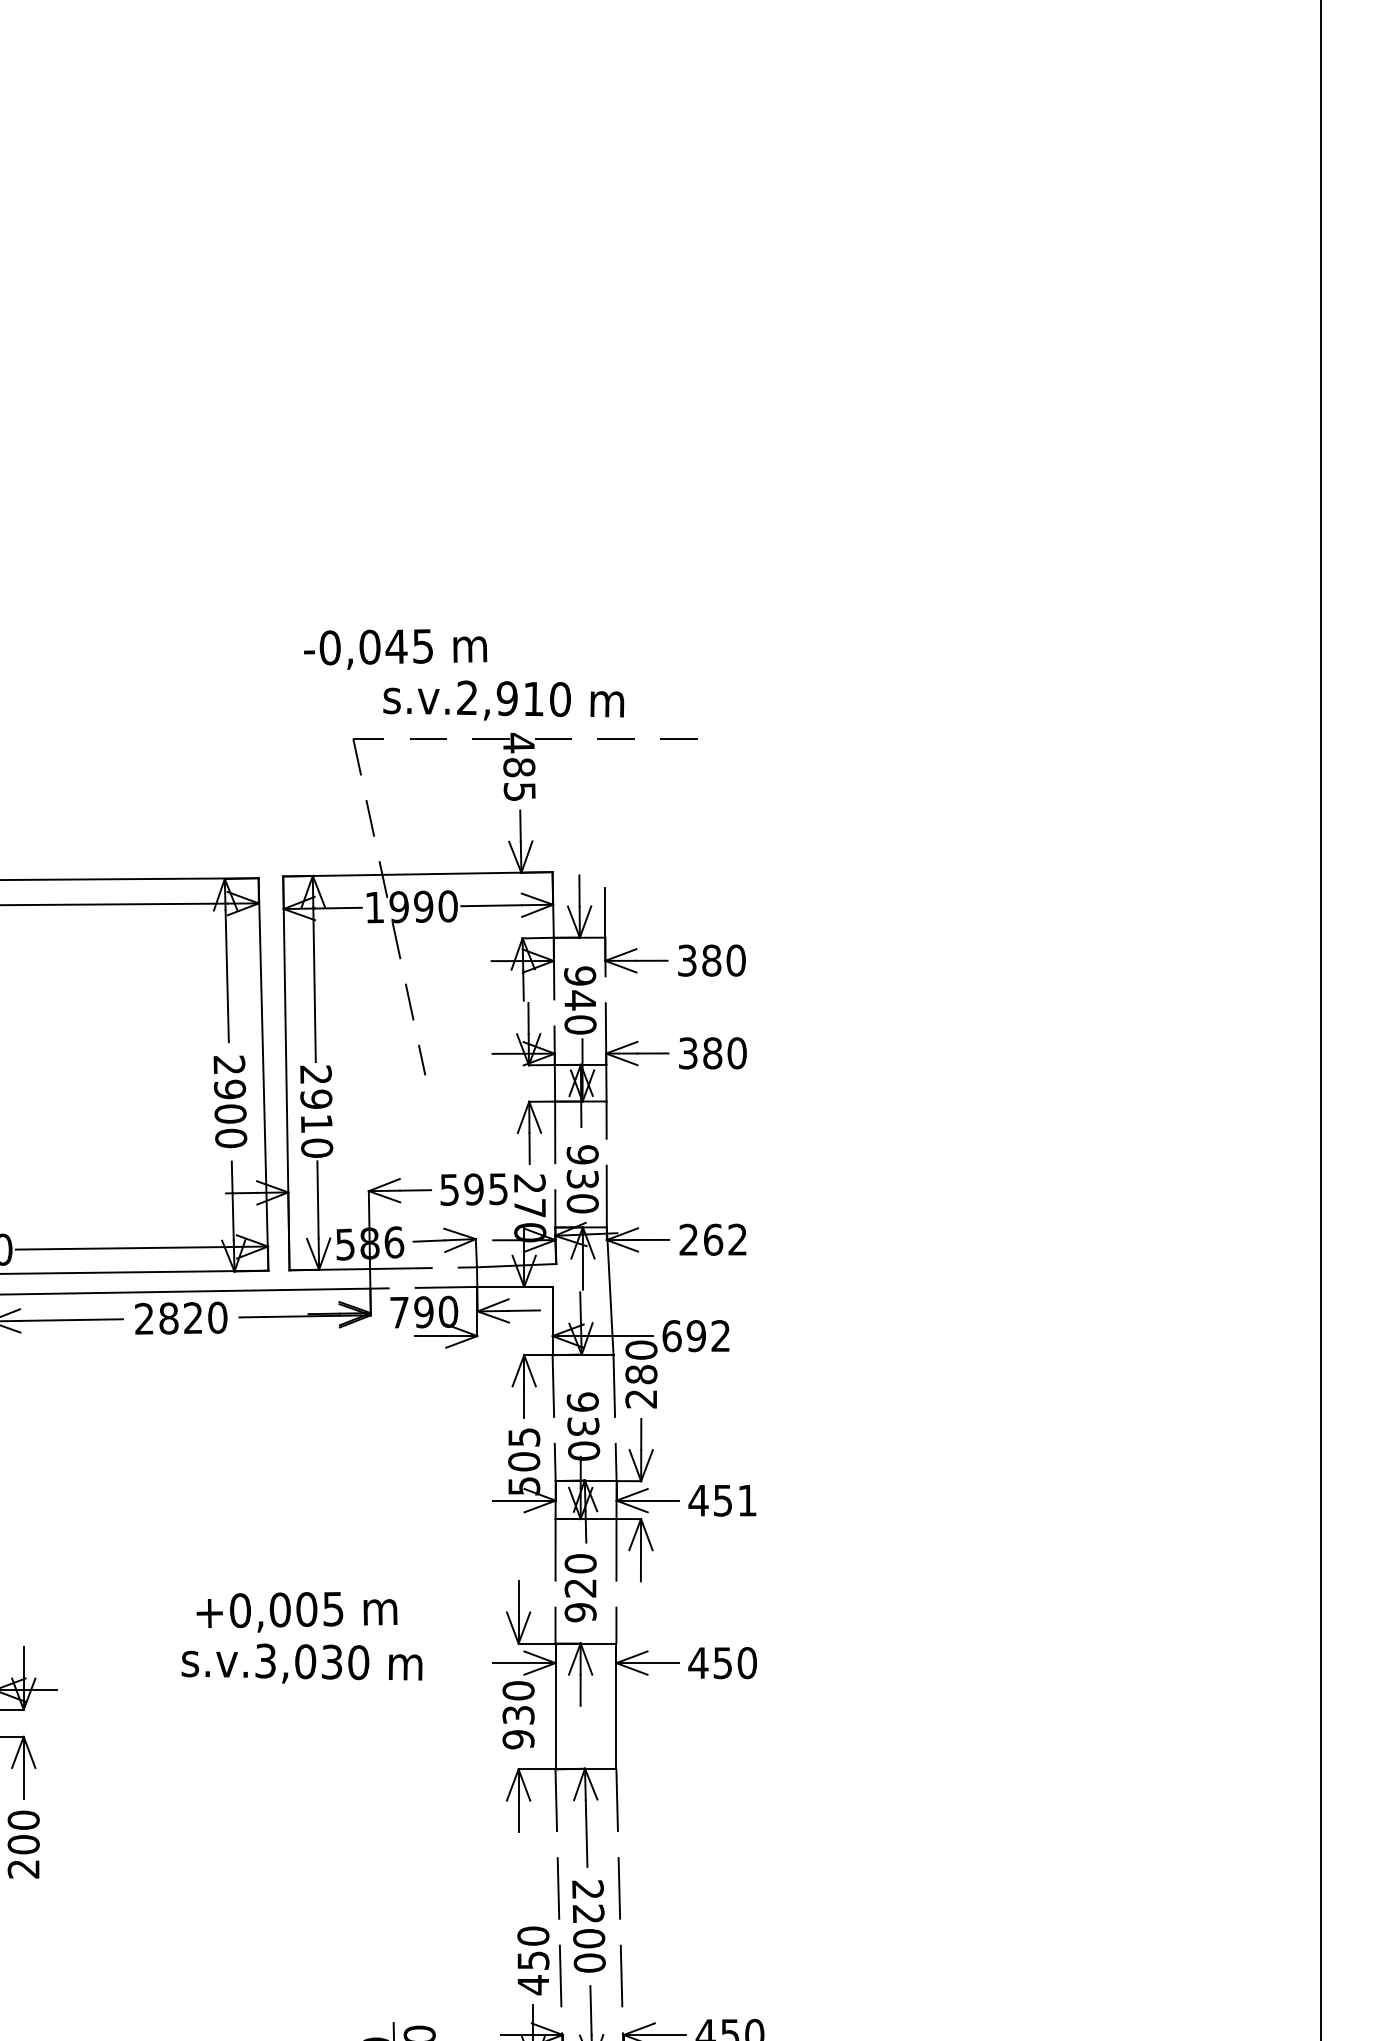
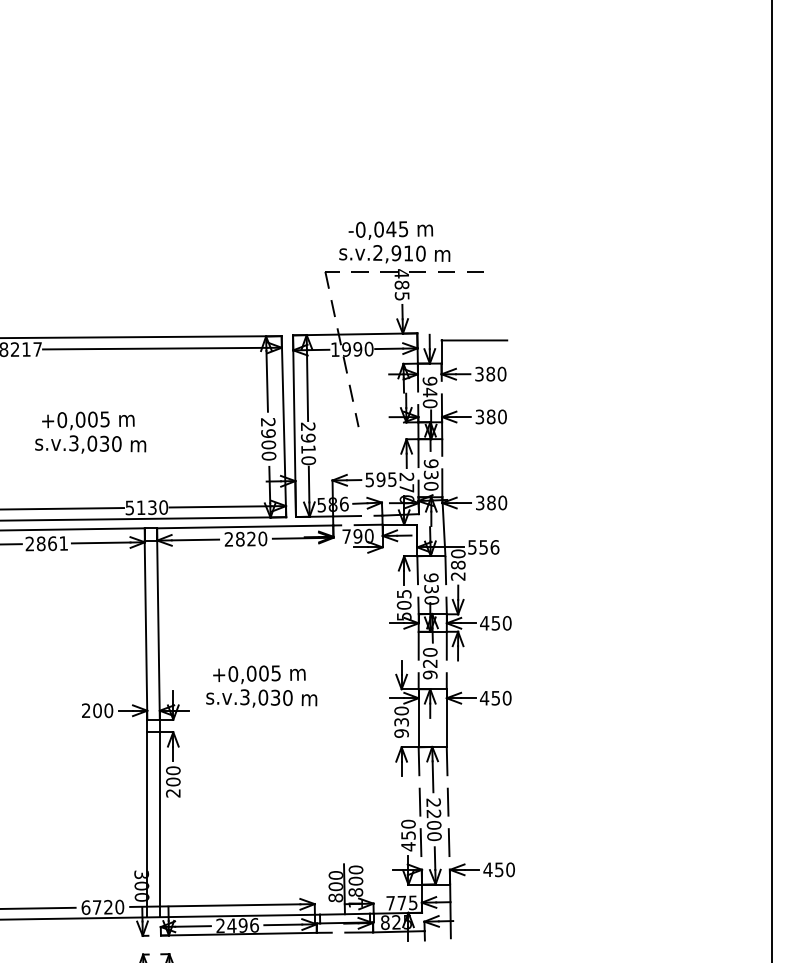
text: (394, 649) -> (390, 230), moved
line: (676, 887) -> (474, 340), added
text: (713, 1238) -> (491, 502), 262 -> 380
text: (696, 1336) -> (483, 547), 692 -> 556
text: (745, 1498) -> (506, 622), 451 -> 450
text: (301, 1637) -> (261, 686), moved

